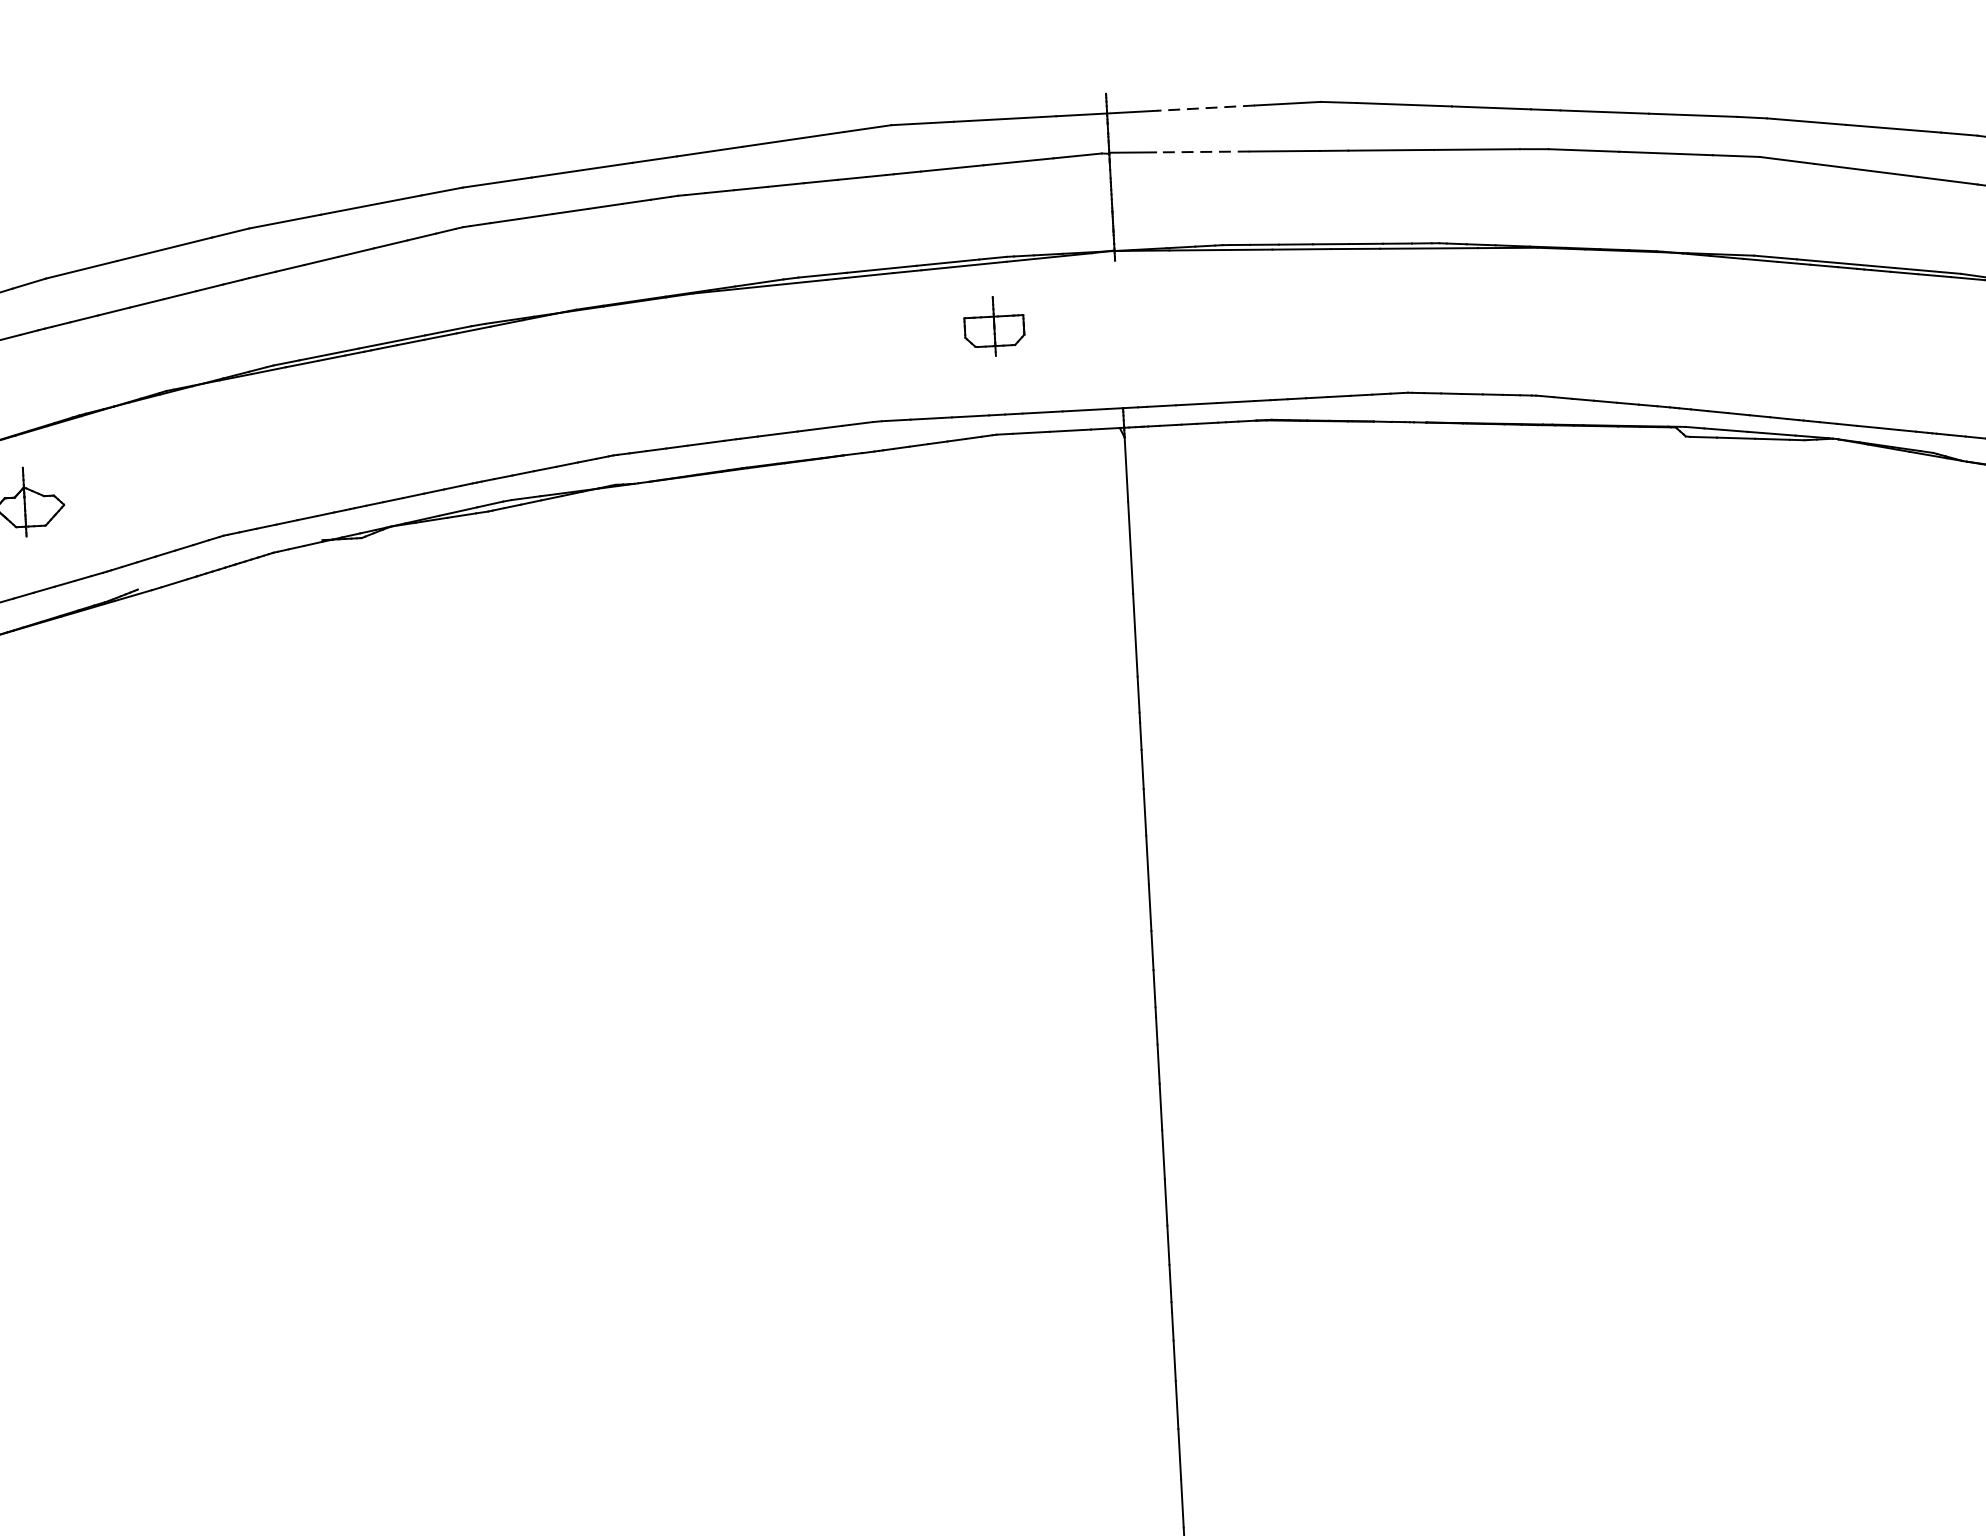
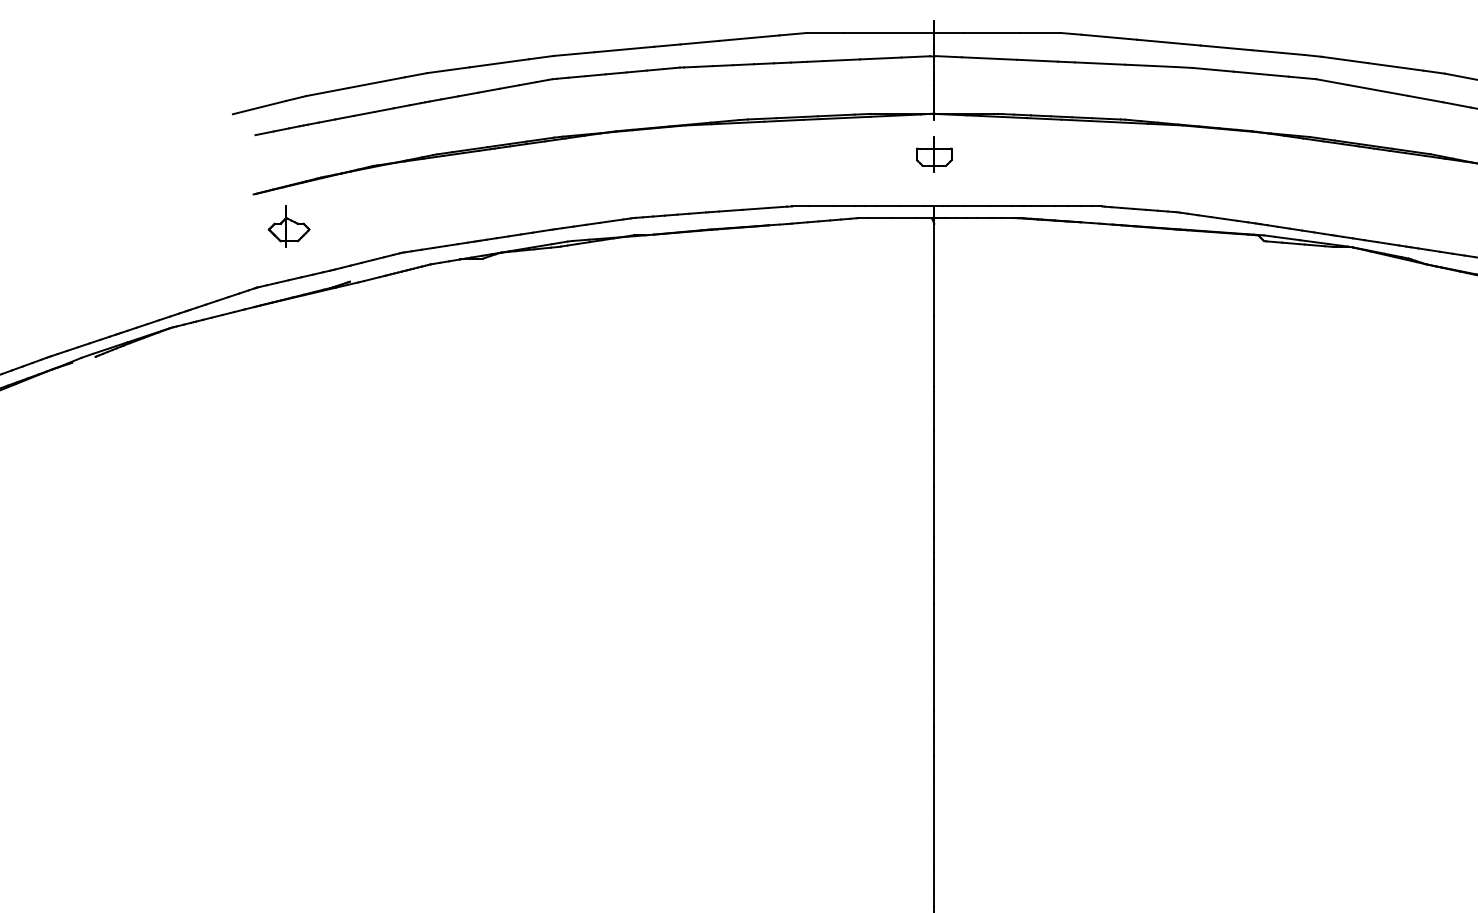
line: (1205, 107) -> (992, 32), dashed -> solid
line: (1203, 151) -> (989, 58), dashed -> solid
part: (994, 326) -> (934, 154), moved

